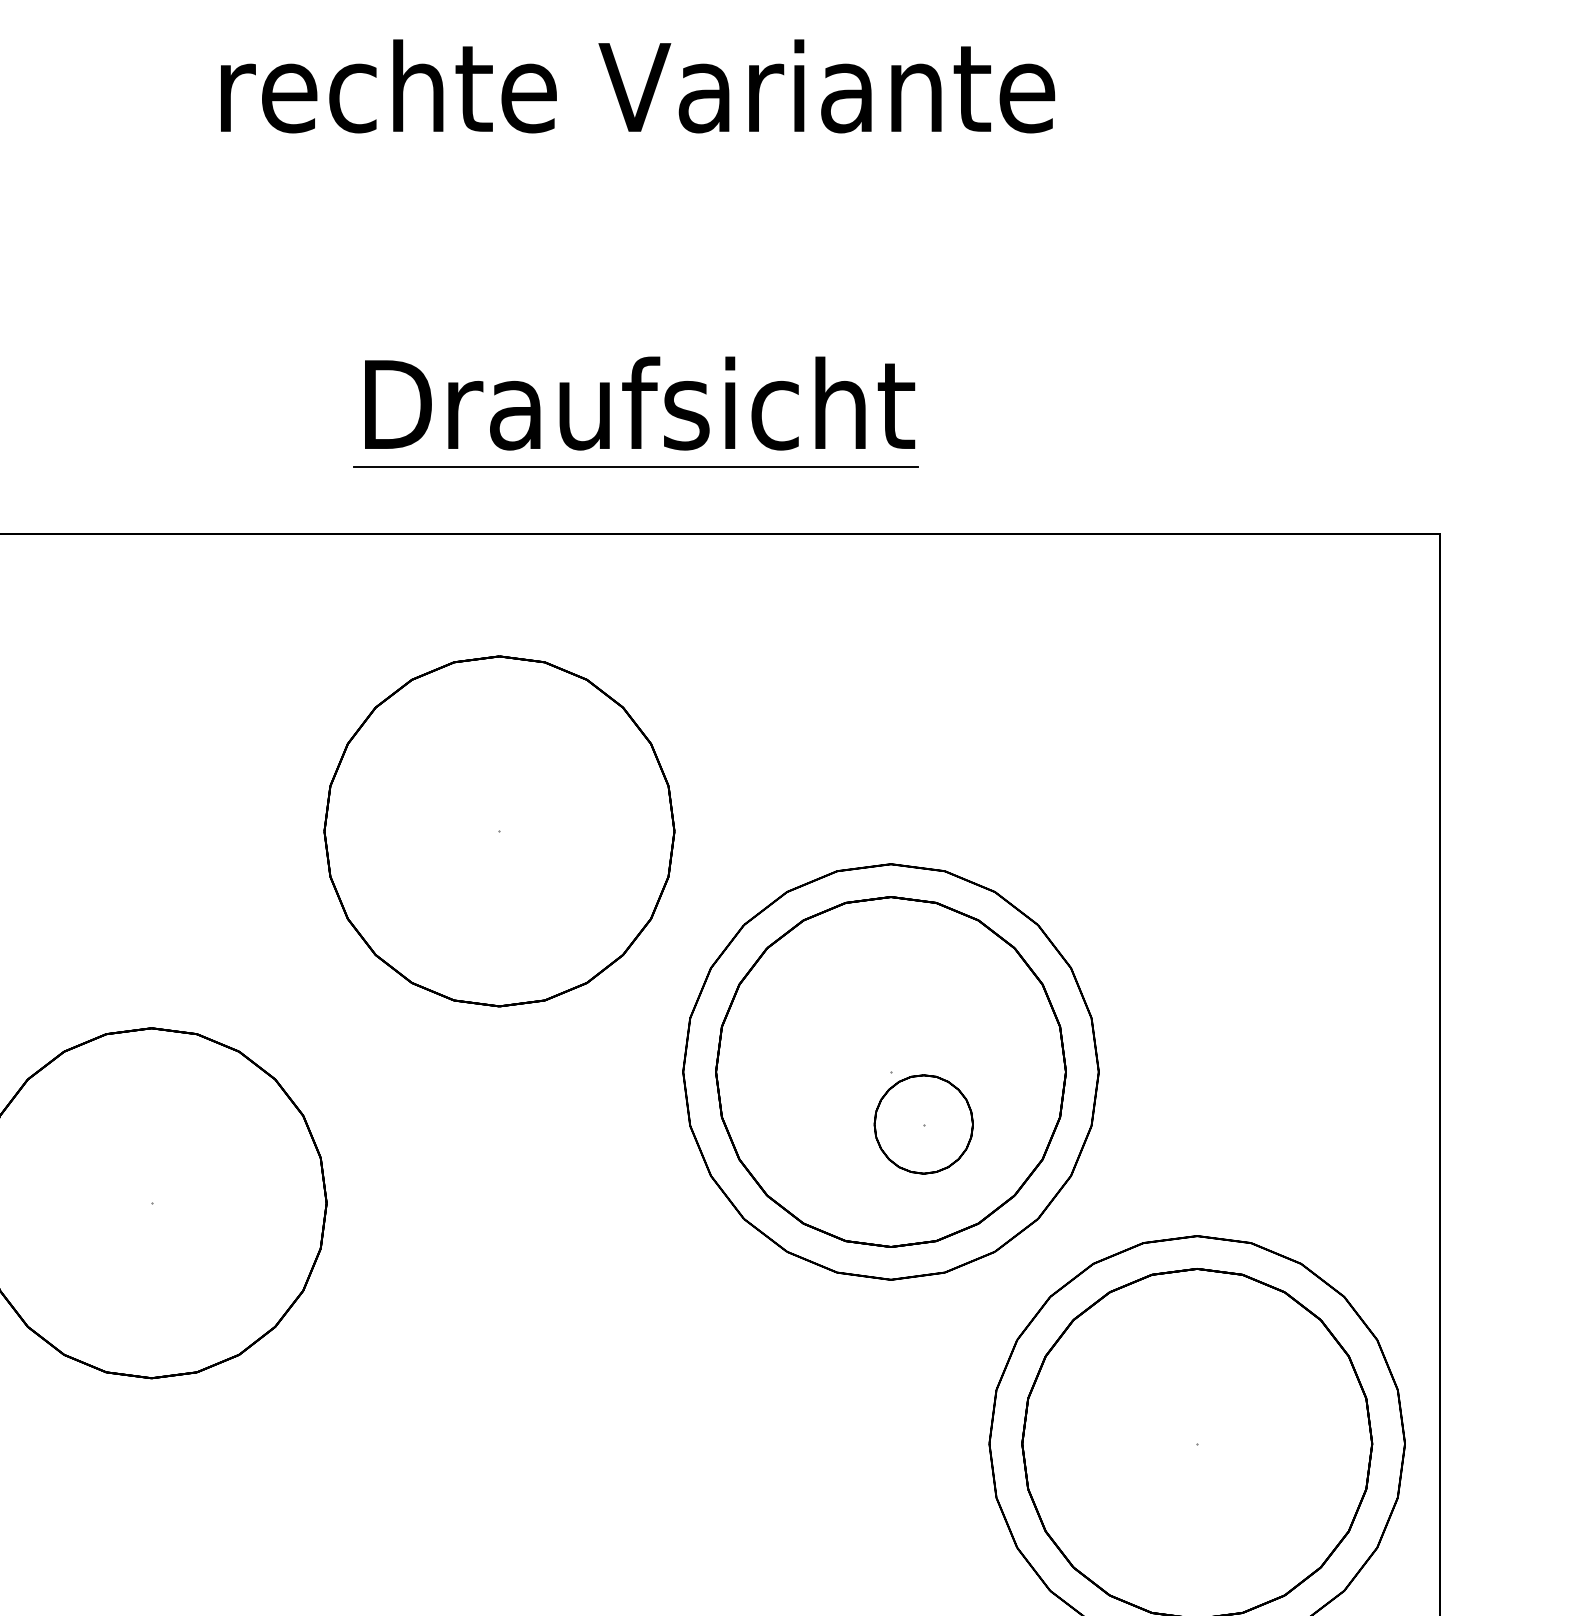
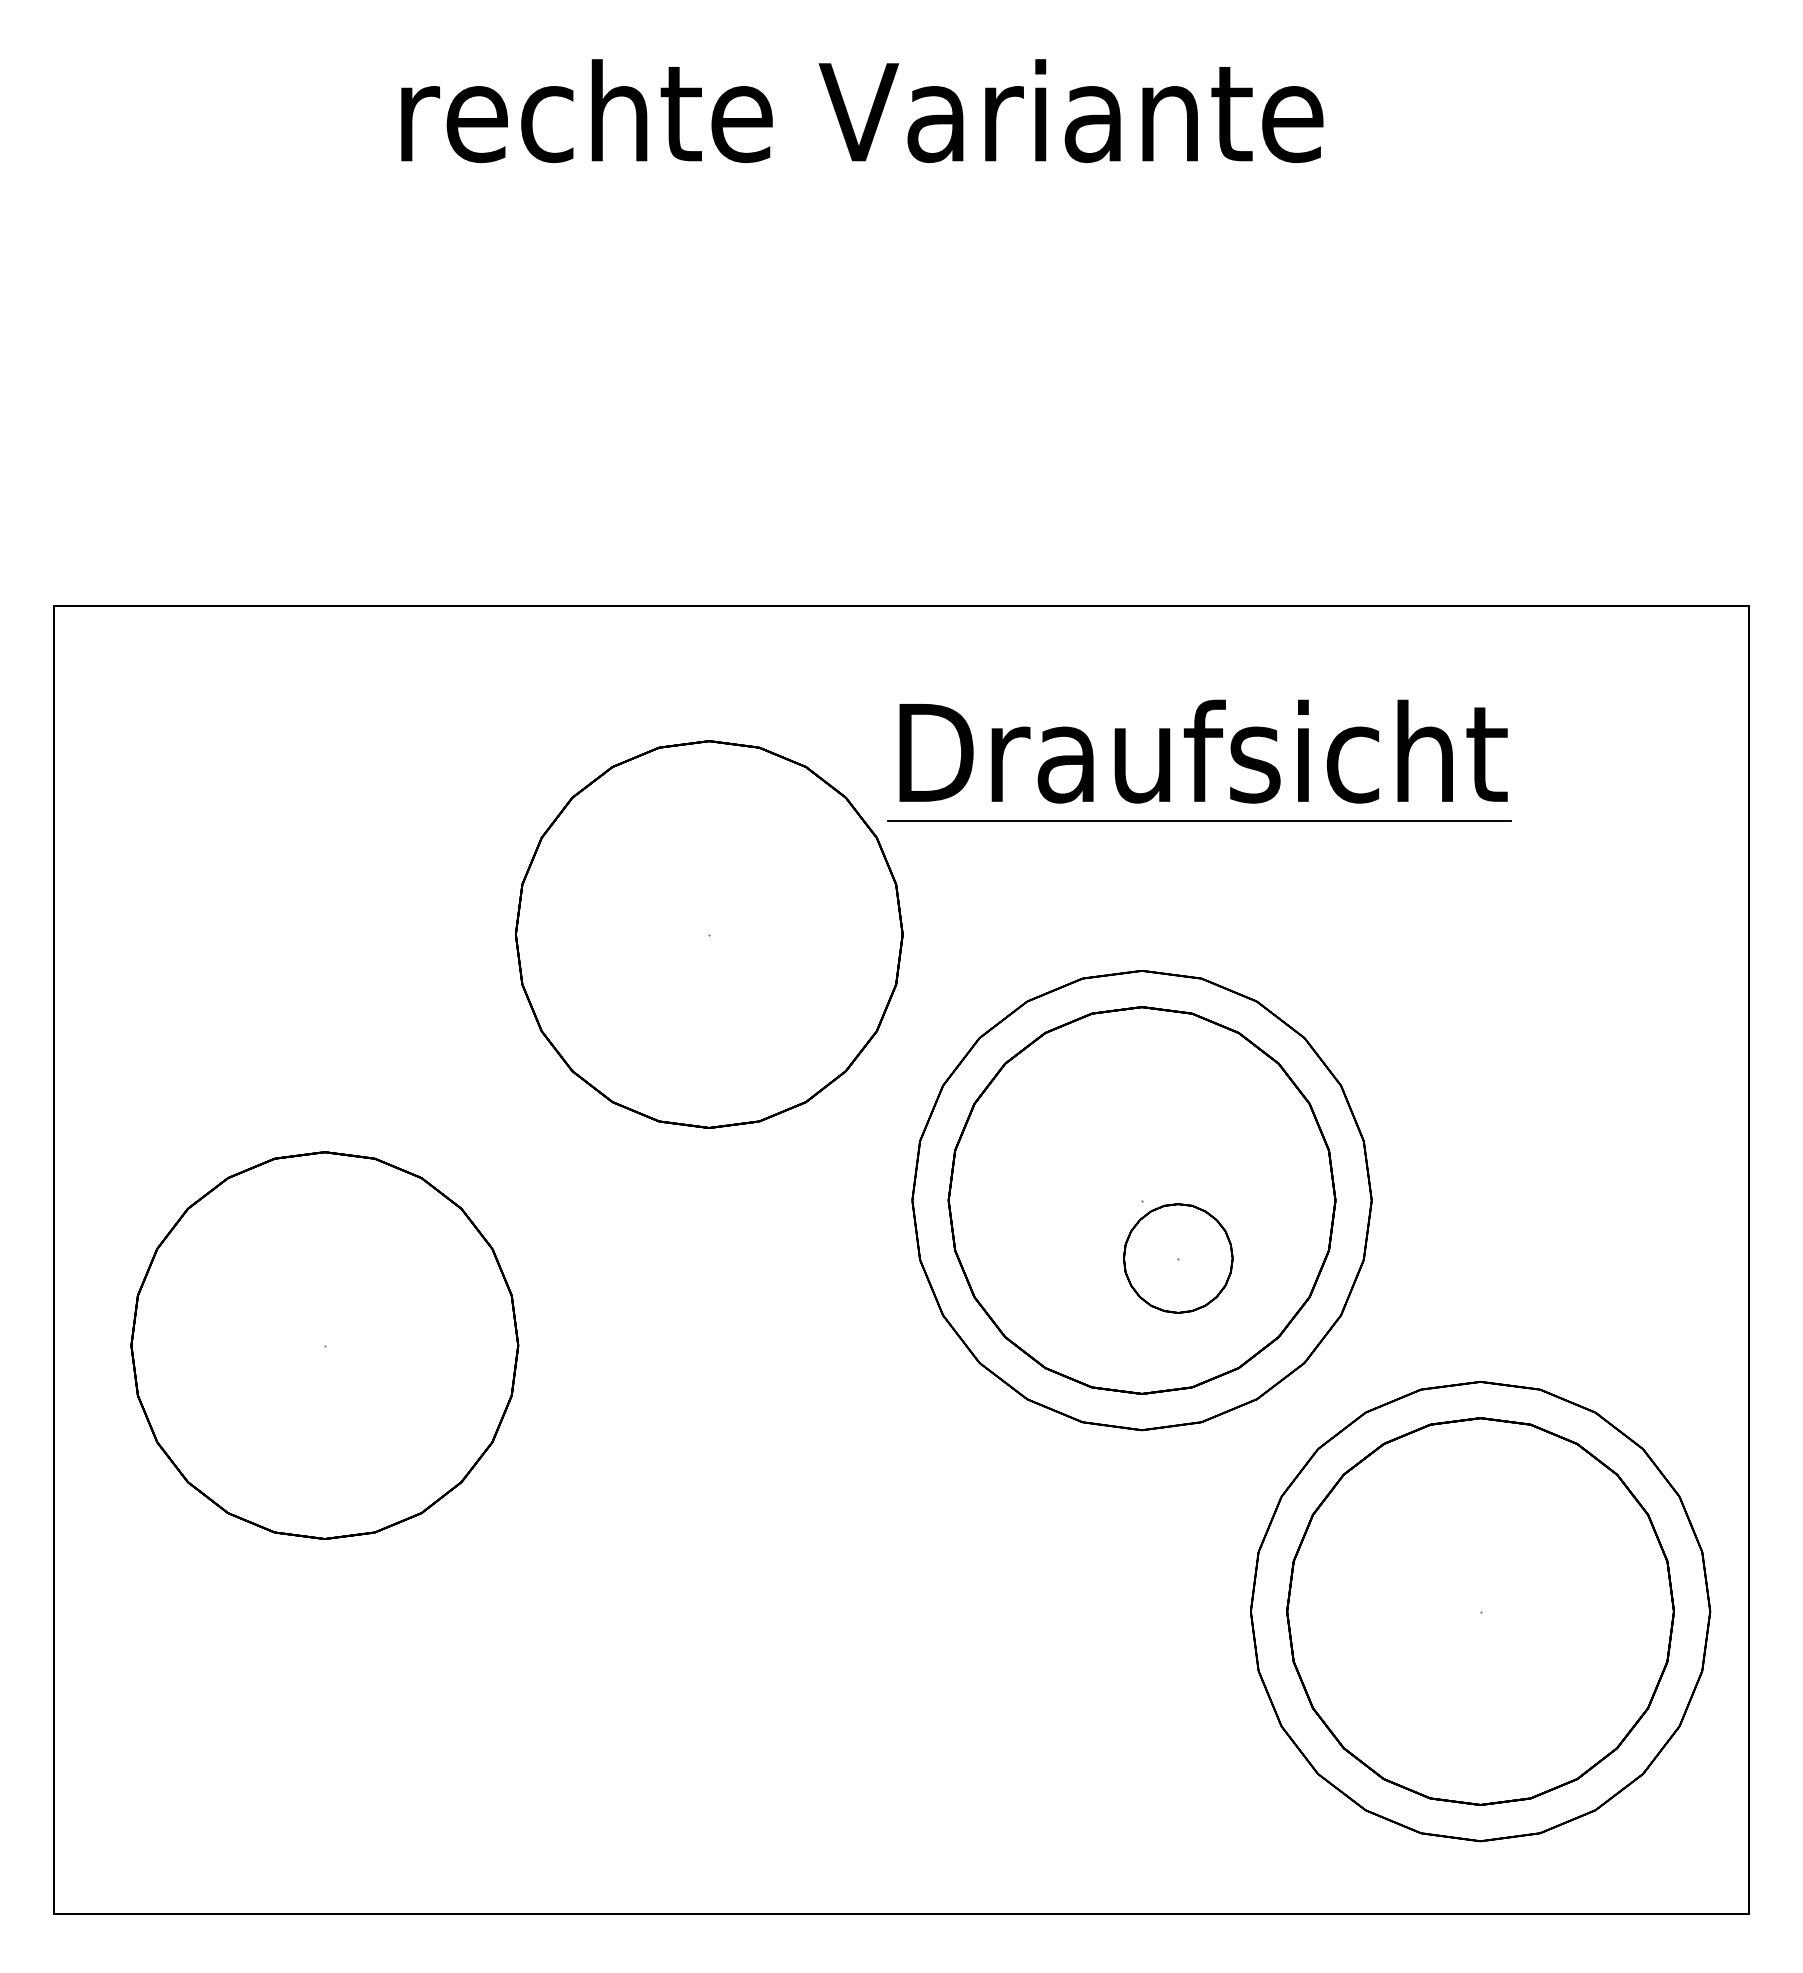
part: (636, 411) -> (1199, 760), moved

